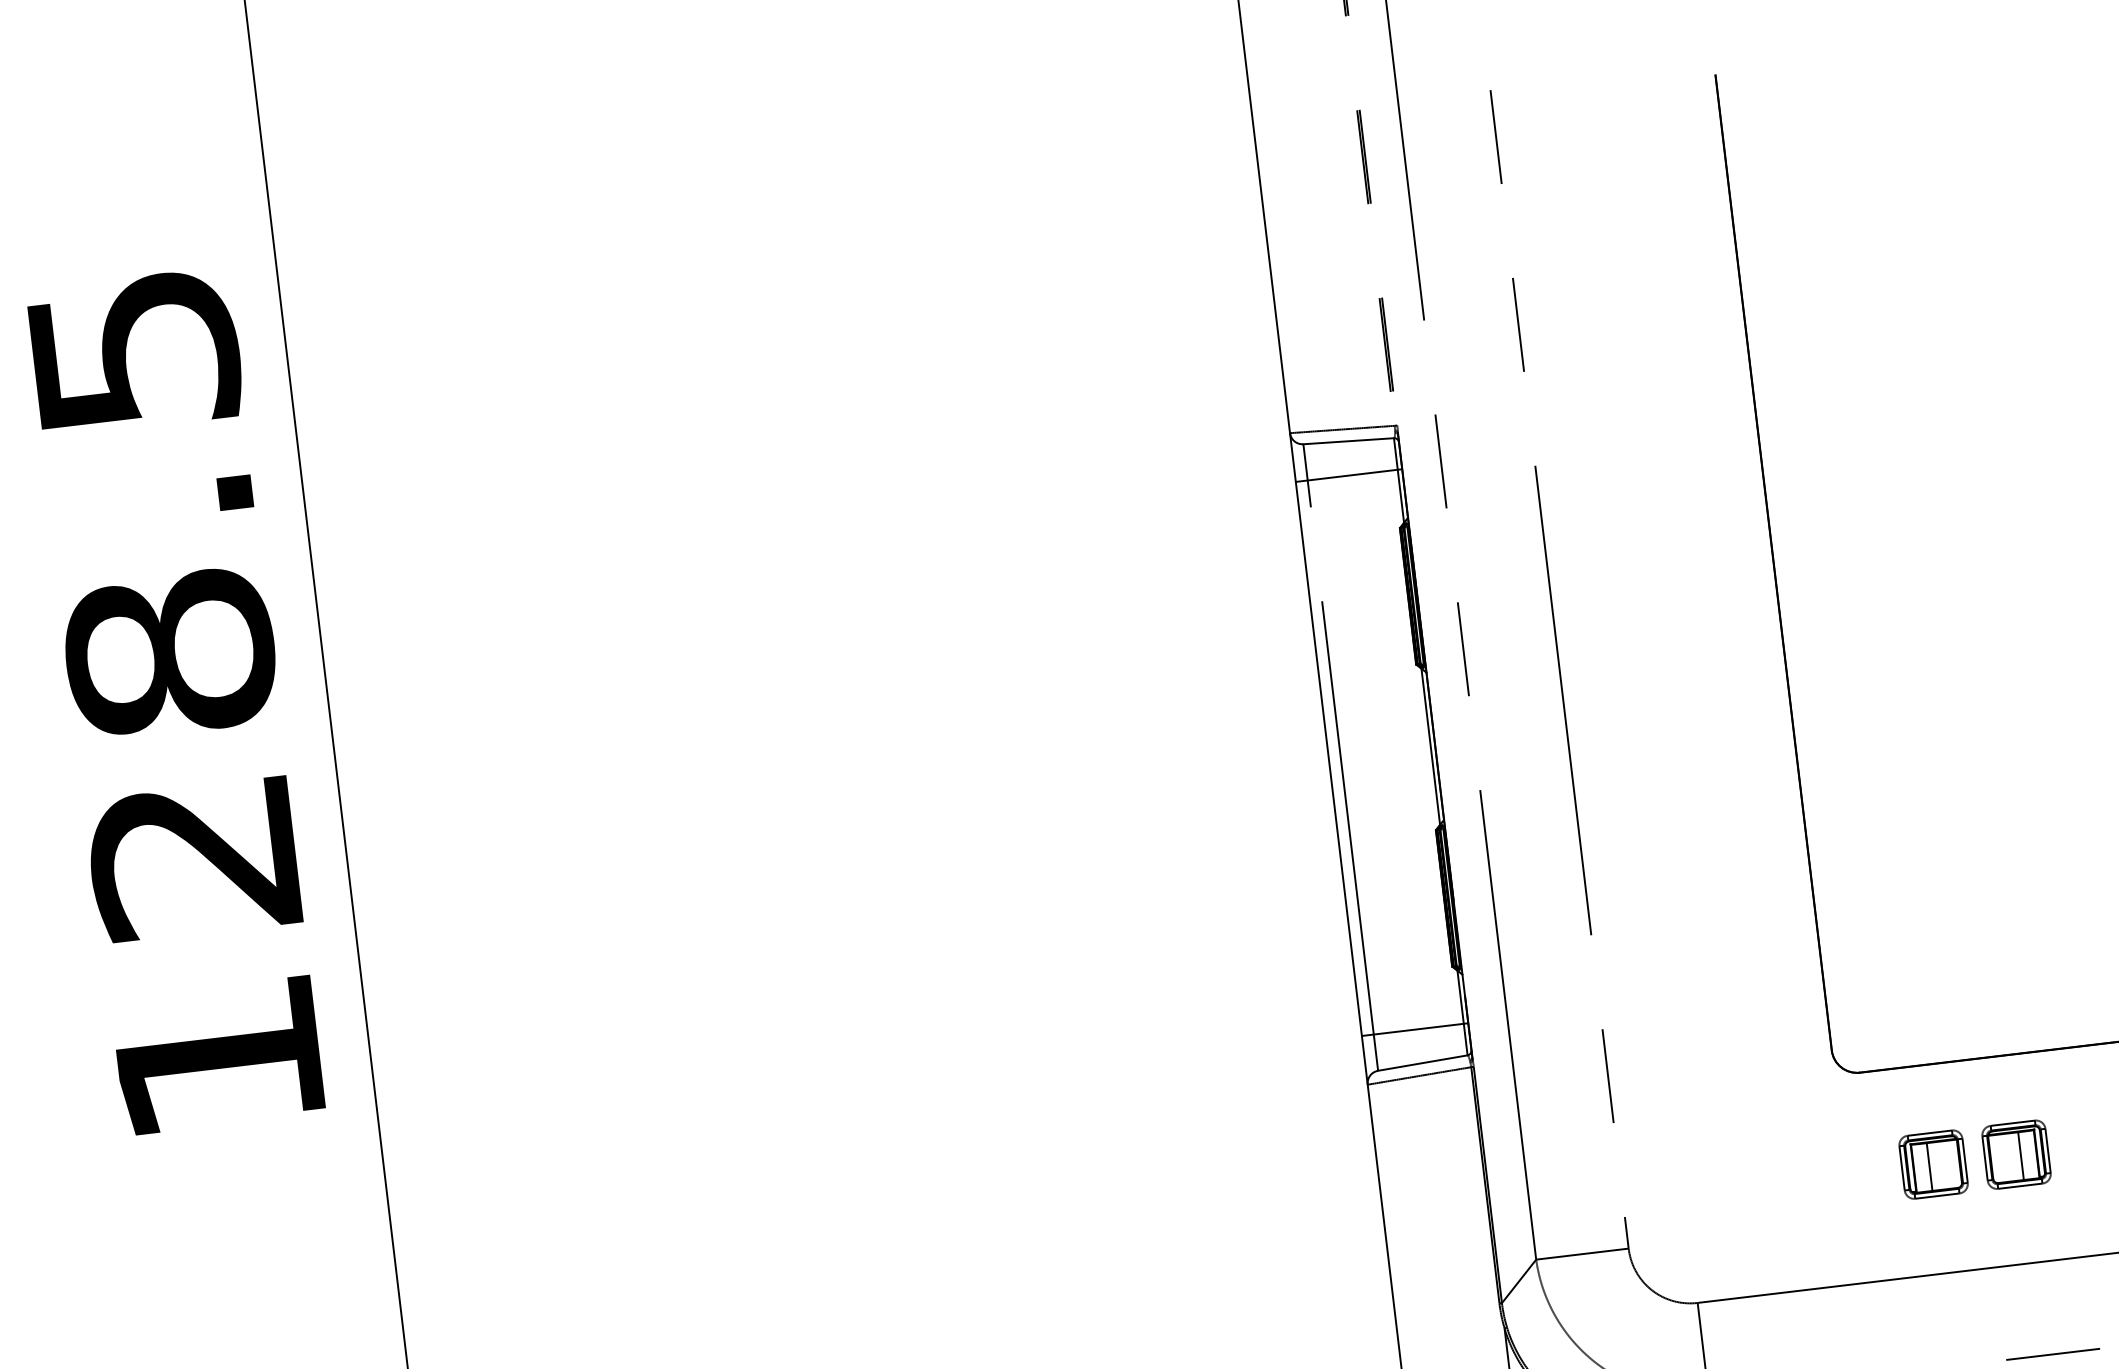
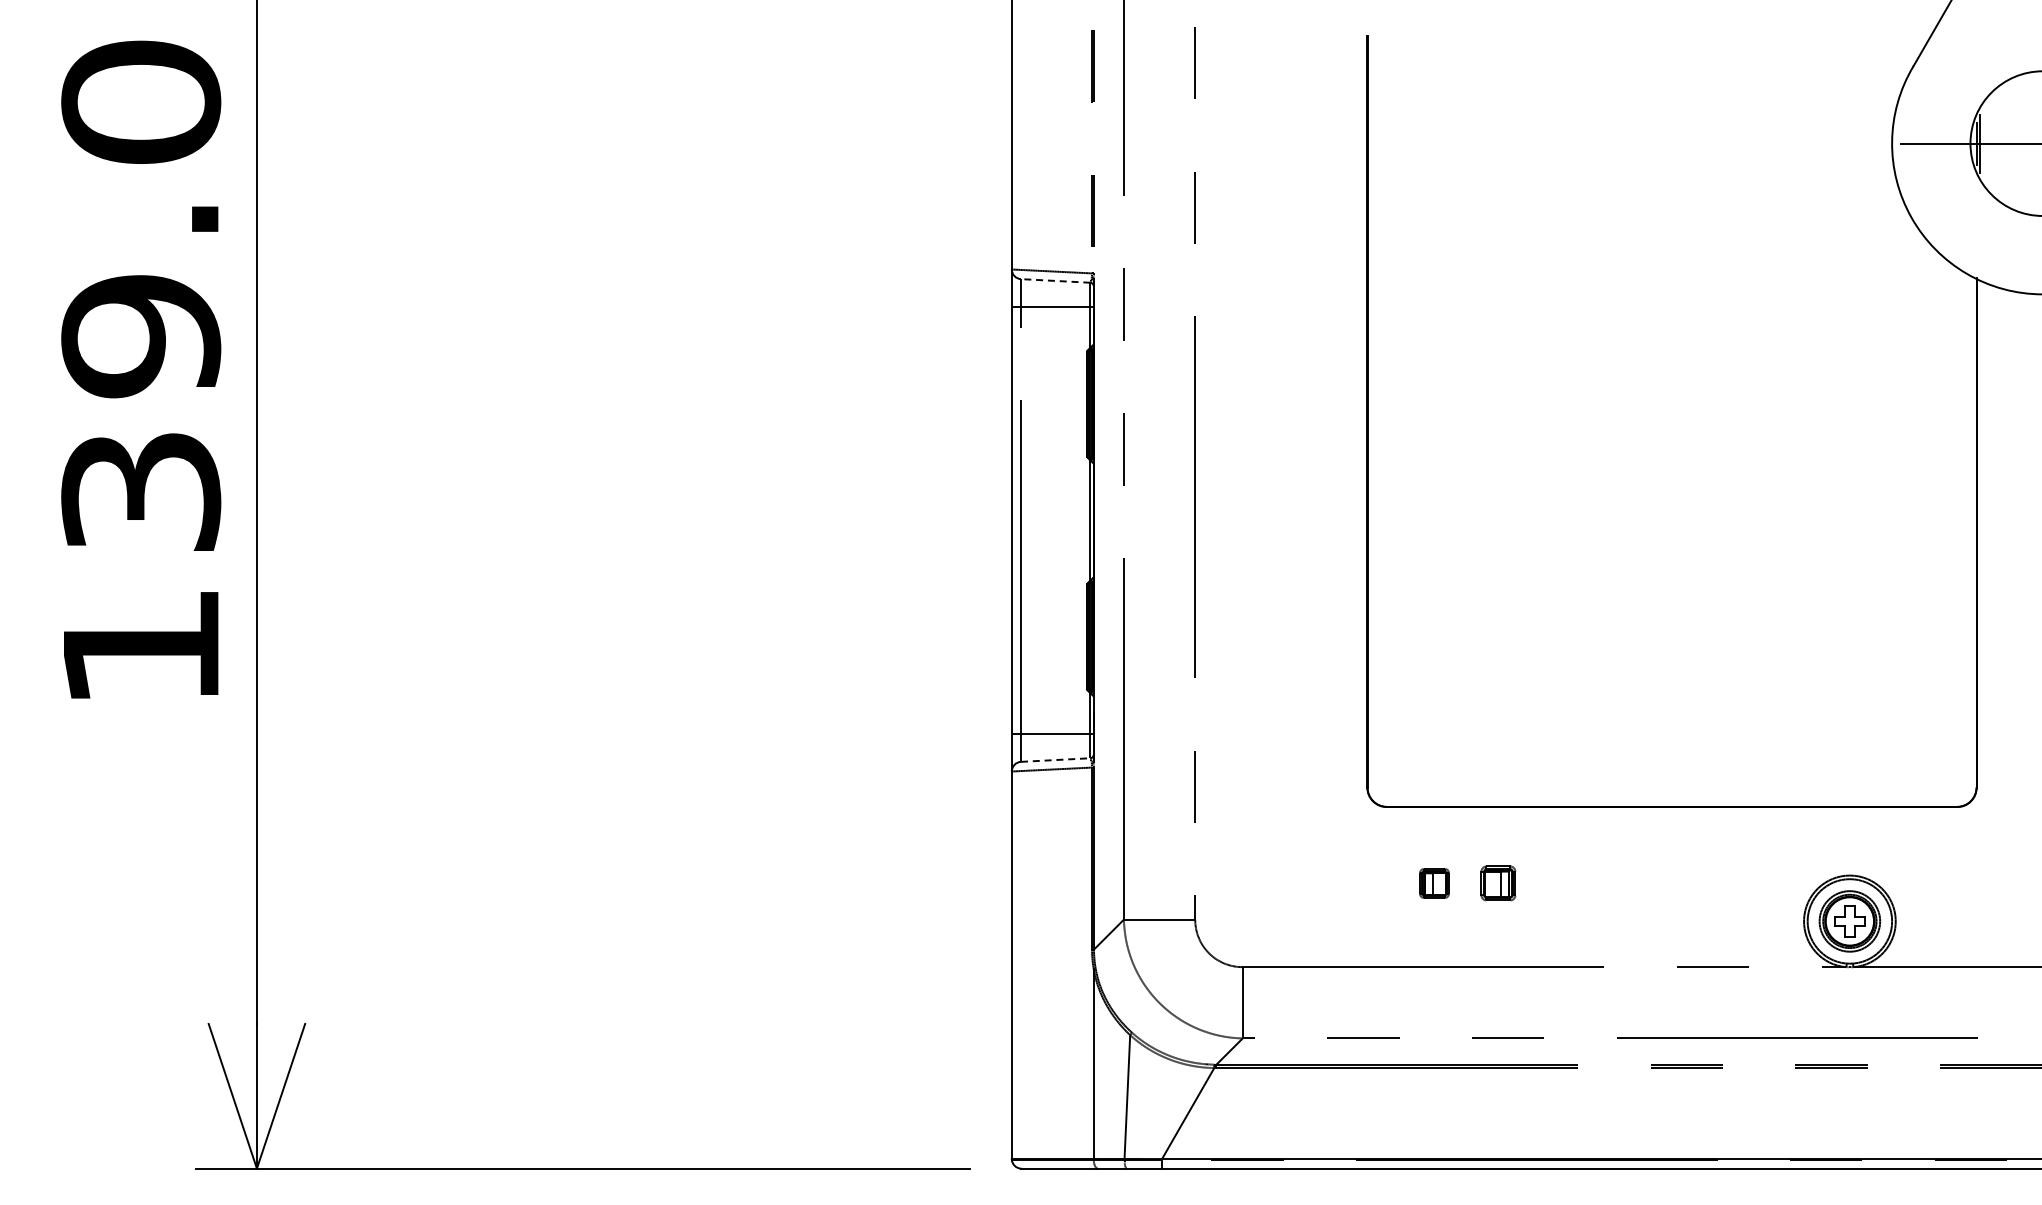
line: (1348, 440) -> (1055, 280), solid -> dashed
text: (164, 601) -> (141, 295), 128.5 -> 139.0
line: (1422, 1063) -> (1055, 760), solid -> dashed
part: (2016, 1154) -> (1498, 883), size x0.7
part: (1933, 1164) -> (1434, 883), size x0.6

